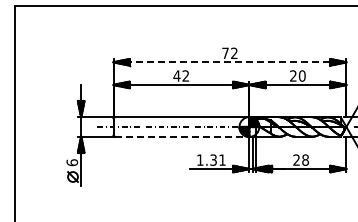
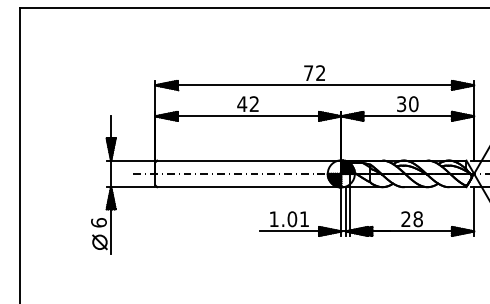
line: (230, 62) -> (315, 85), dashed -> solid
text: (293, 76) -> (401, 104), 20 -> 30
line: (182, 136) -> (249, 186), dashed -> solid
text: (213, 159) -> (292, 218), 1.31 -> 1.01

